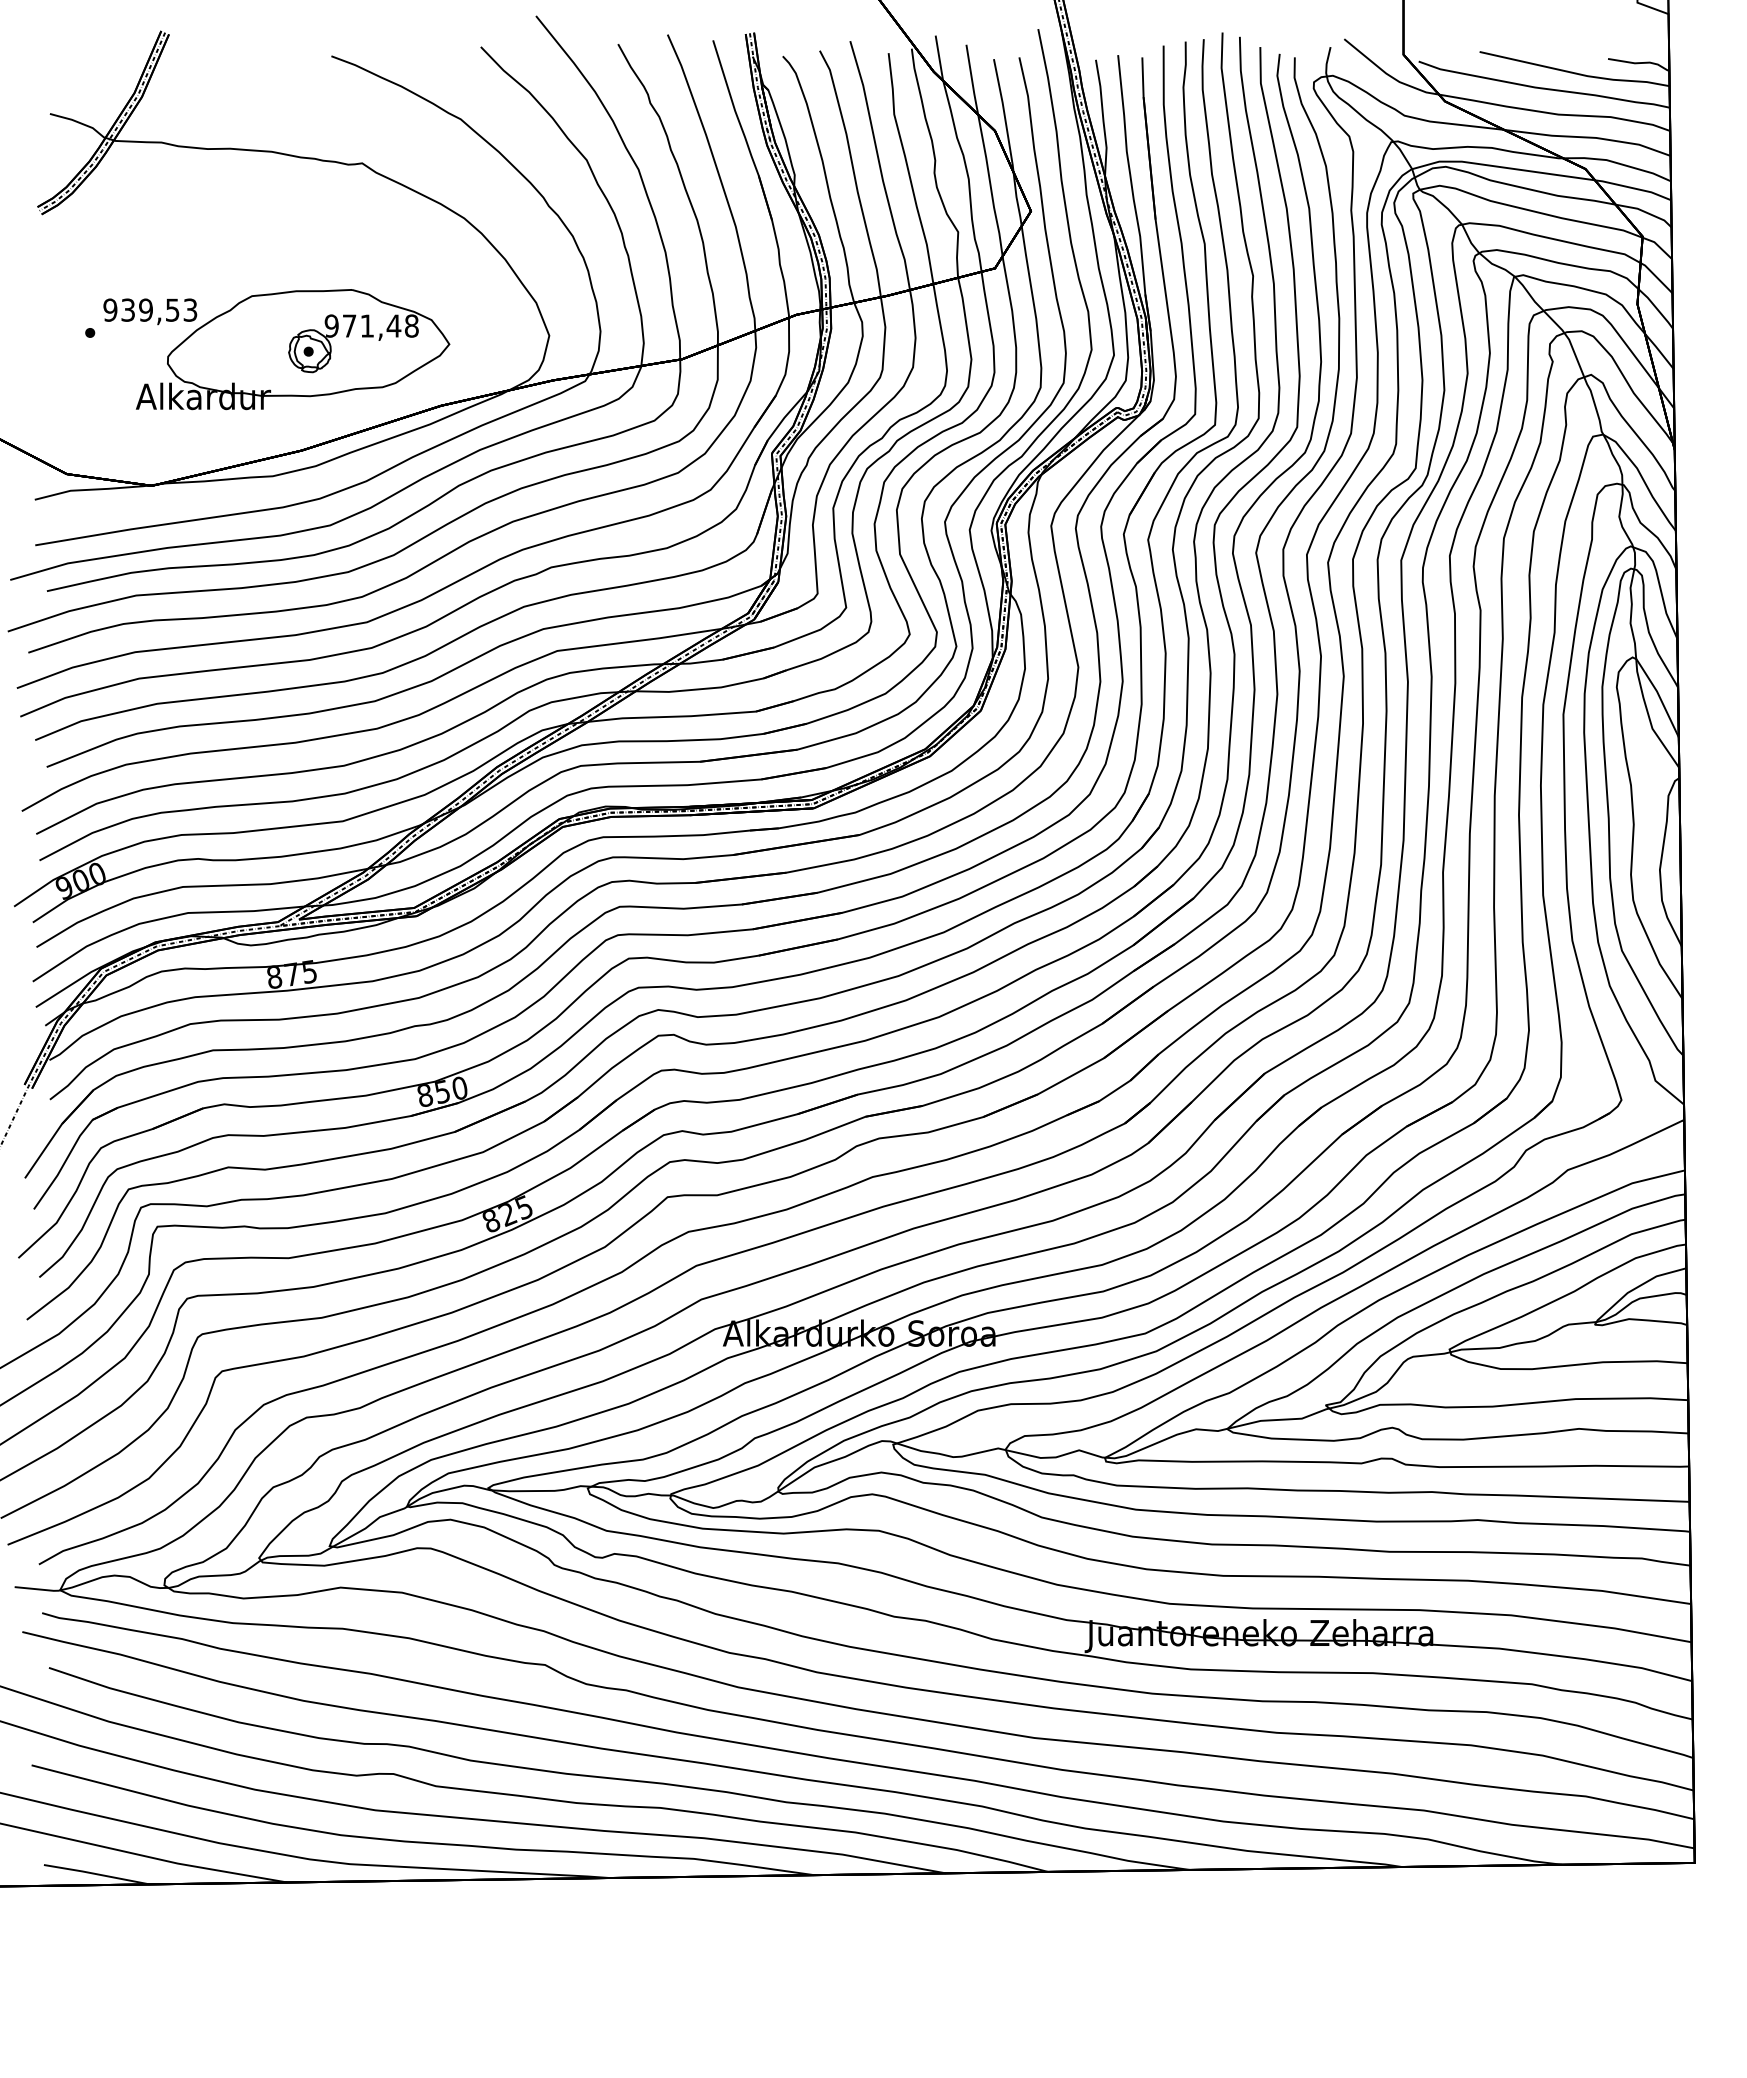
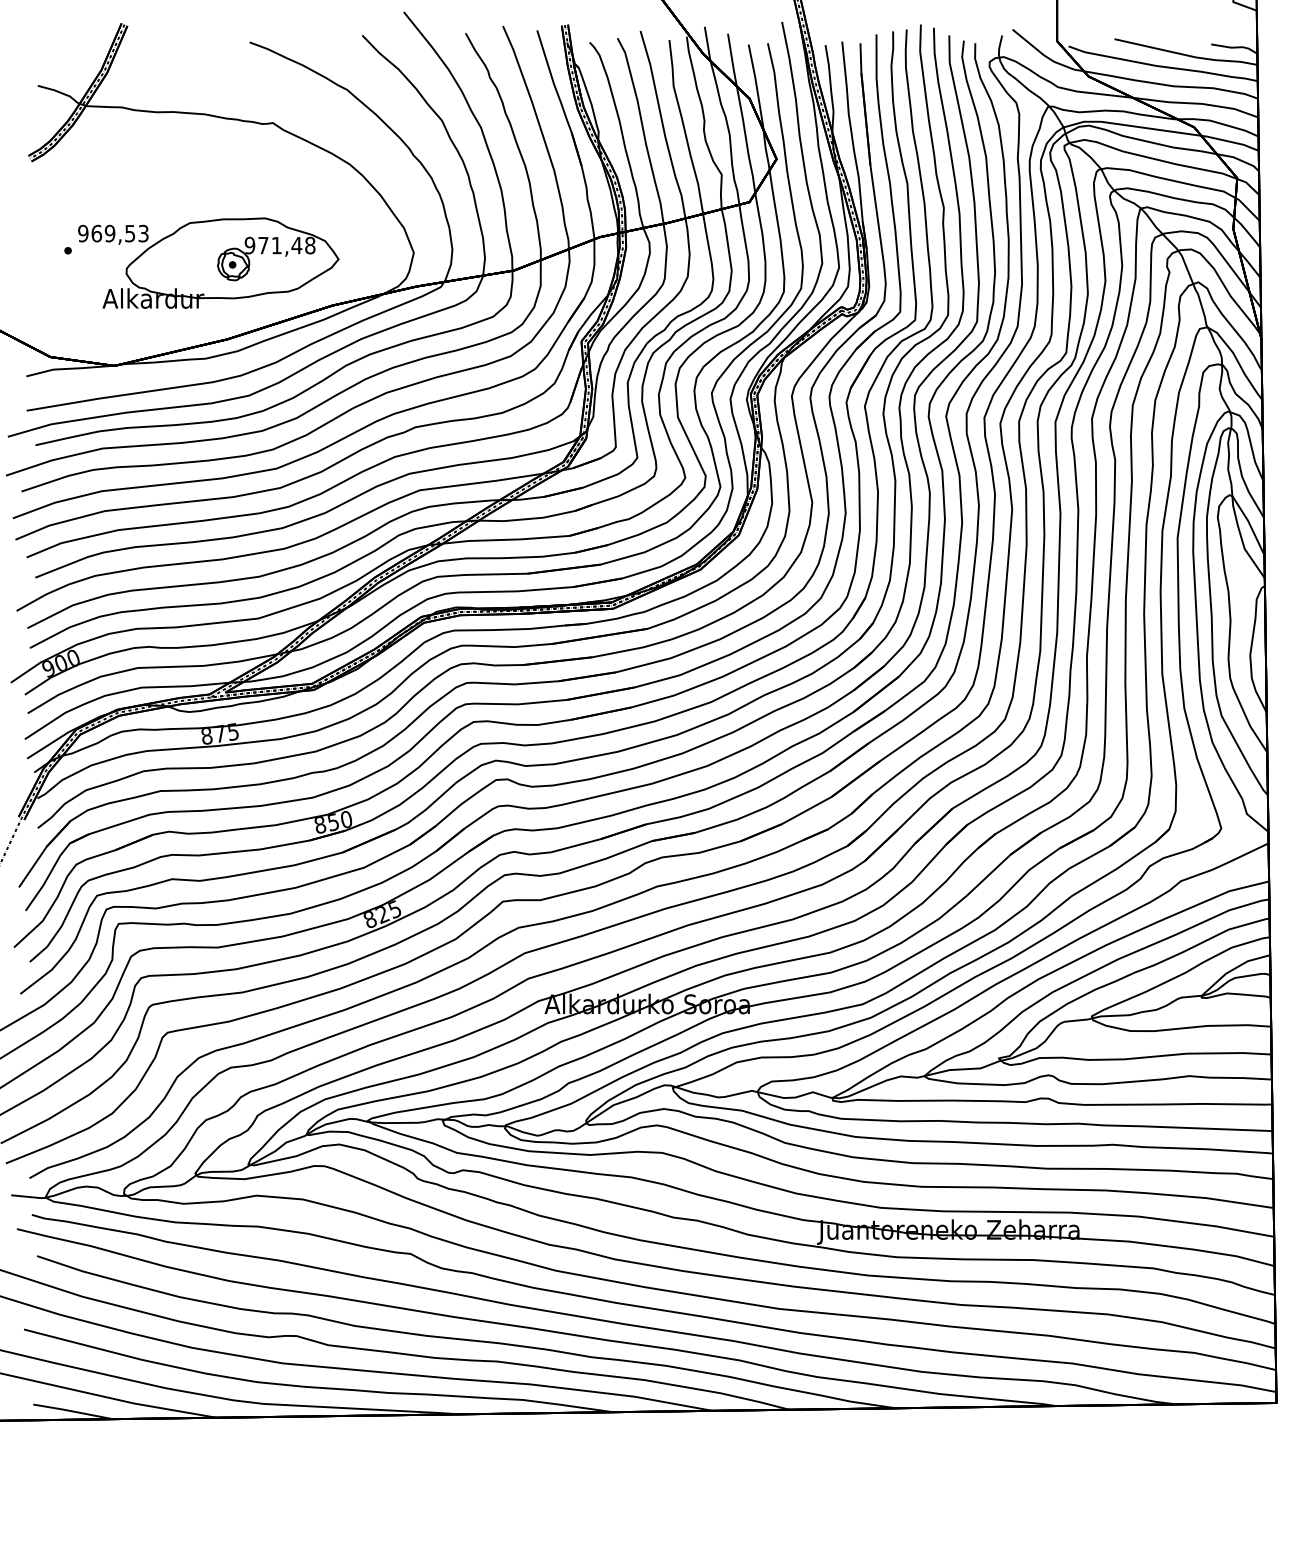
text: (128, 309) -> (96, 233), 939,53 -> 969,53

